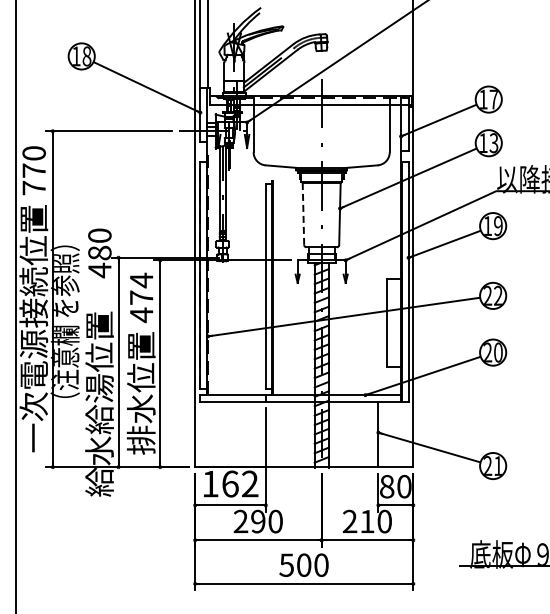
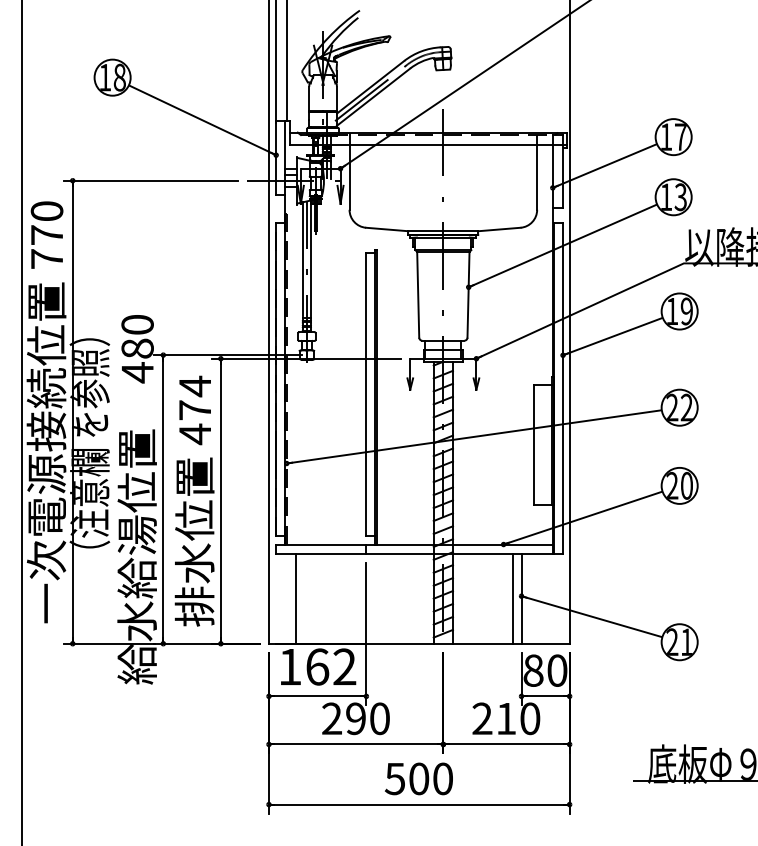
line: (303, 214) -> (418, 295), dashed -> solid
line: (214, 434) -> (295, 598), added
line: (371, 434) -> (512, 598), added

